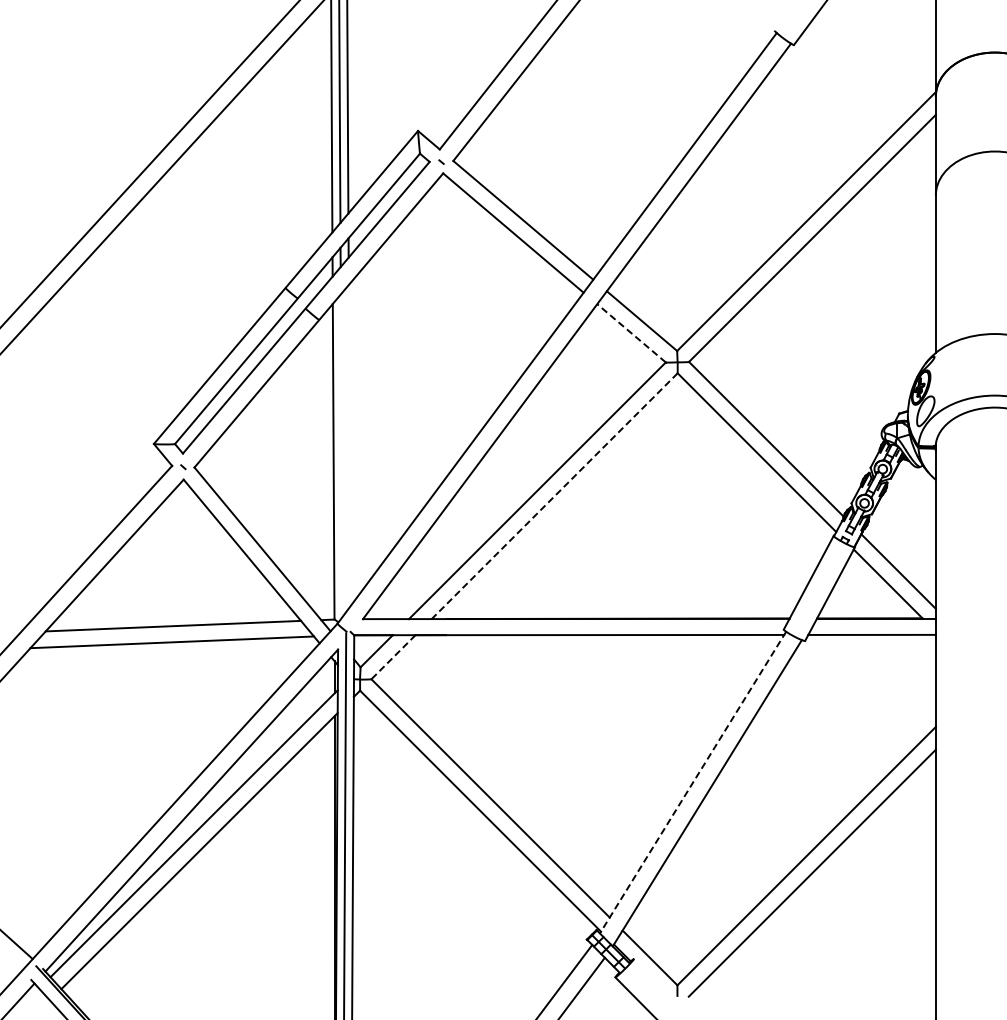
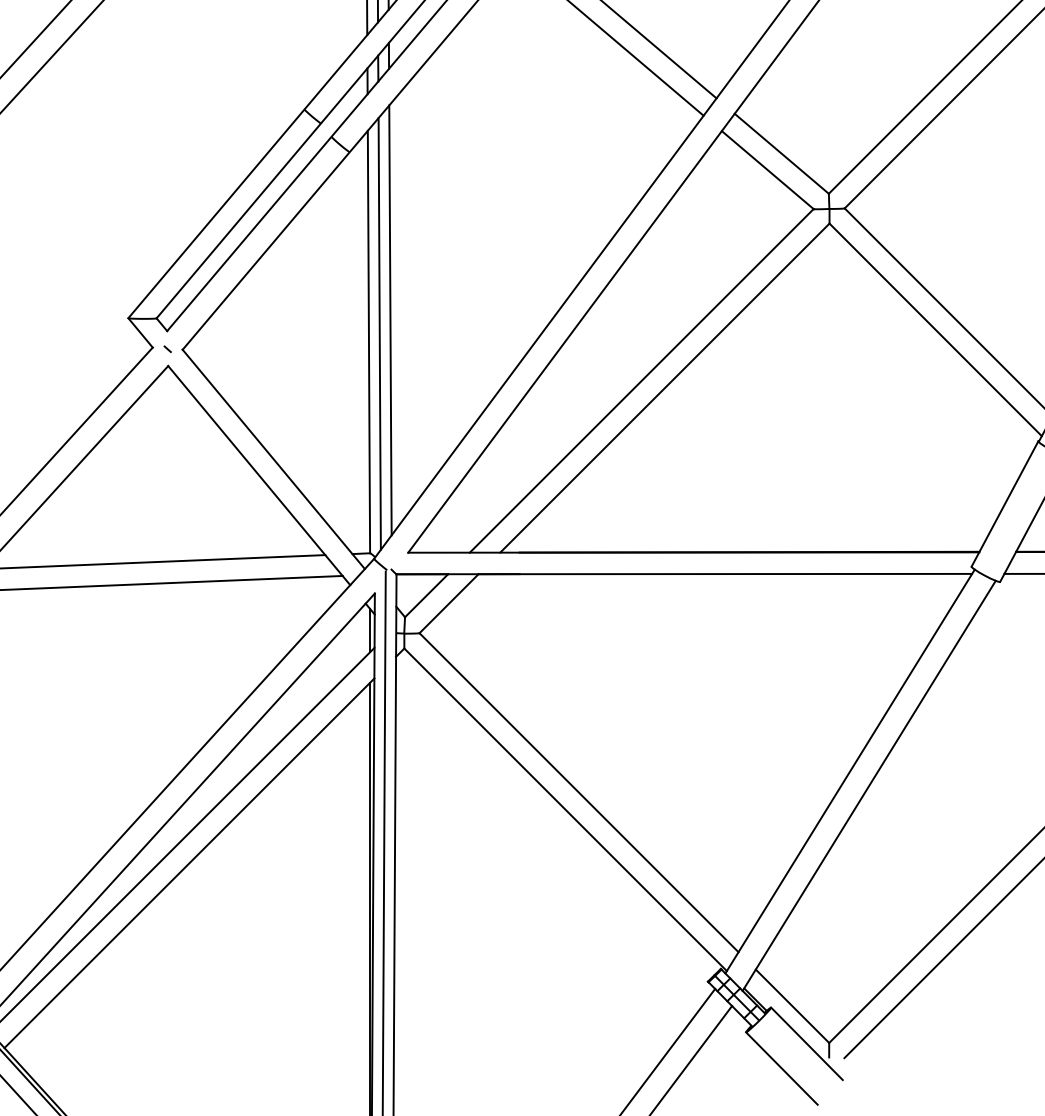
line: (631, 333) -> (767, 170), dashed -> solid
line: (349, 445) -> (390, 320), added
line: (341, 455) -> (379, 333), added
line: (554, 496) -> (664, 388), dashed -> solid
line: (393, 657) -> (449, 604), dashed -> solid
line: (692, 783) -> (849, 772), dashed -> solid
line: (660, 985) -> (806, 1043), added

